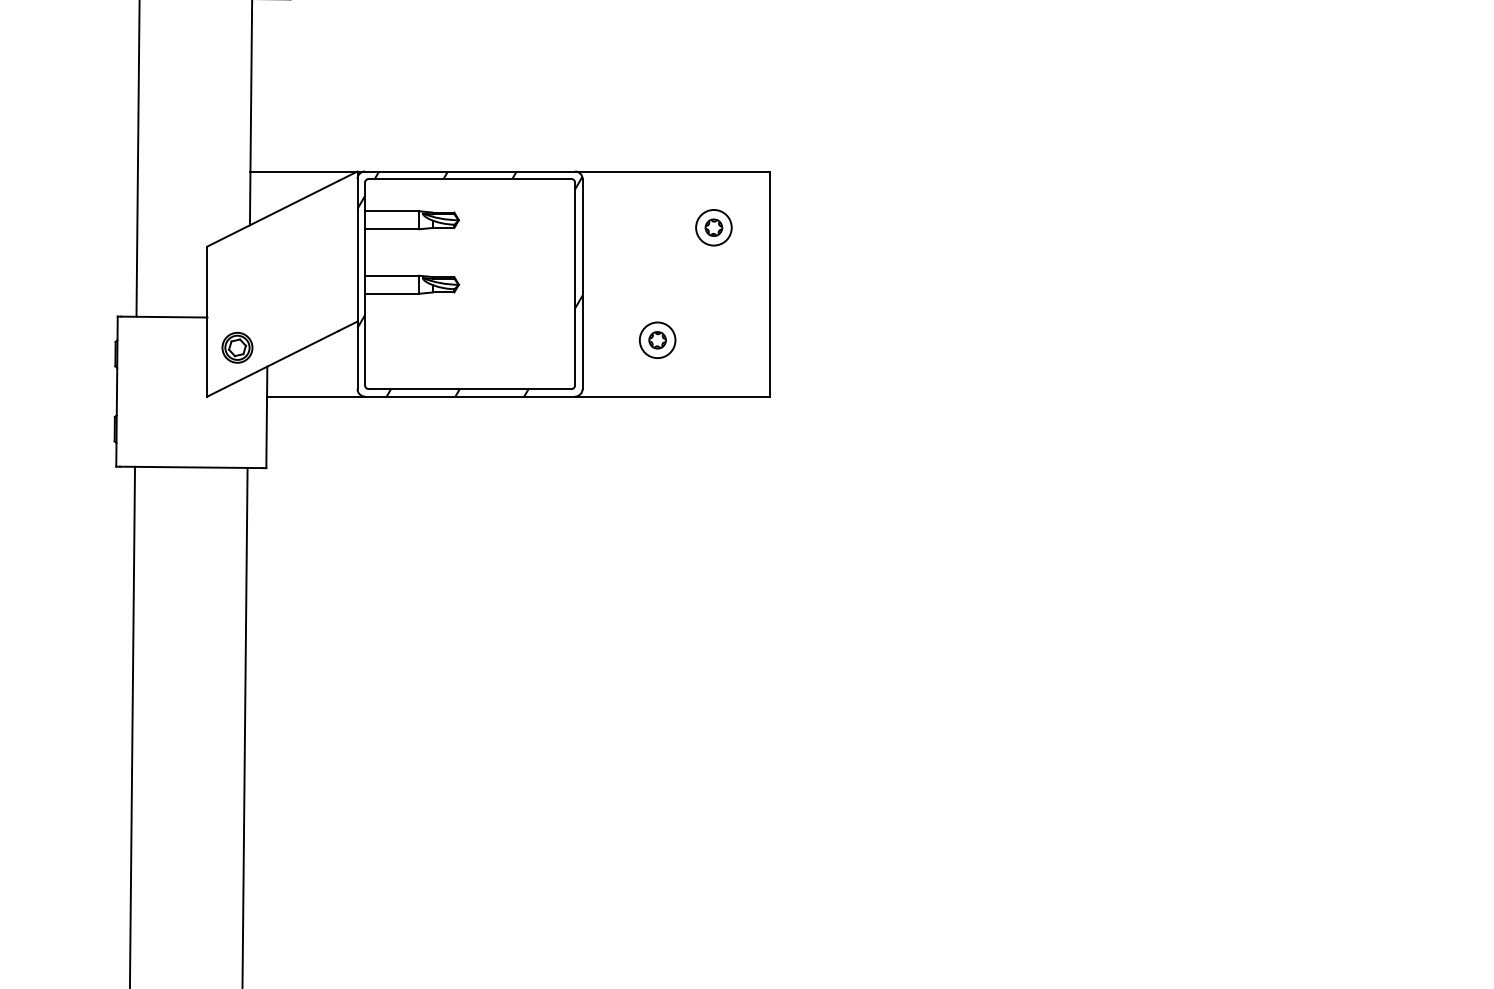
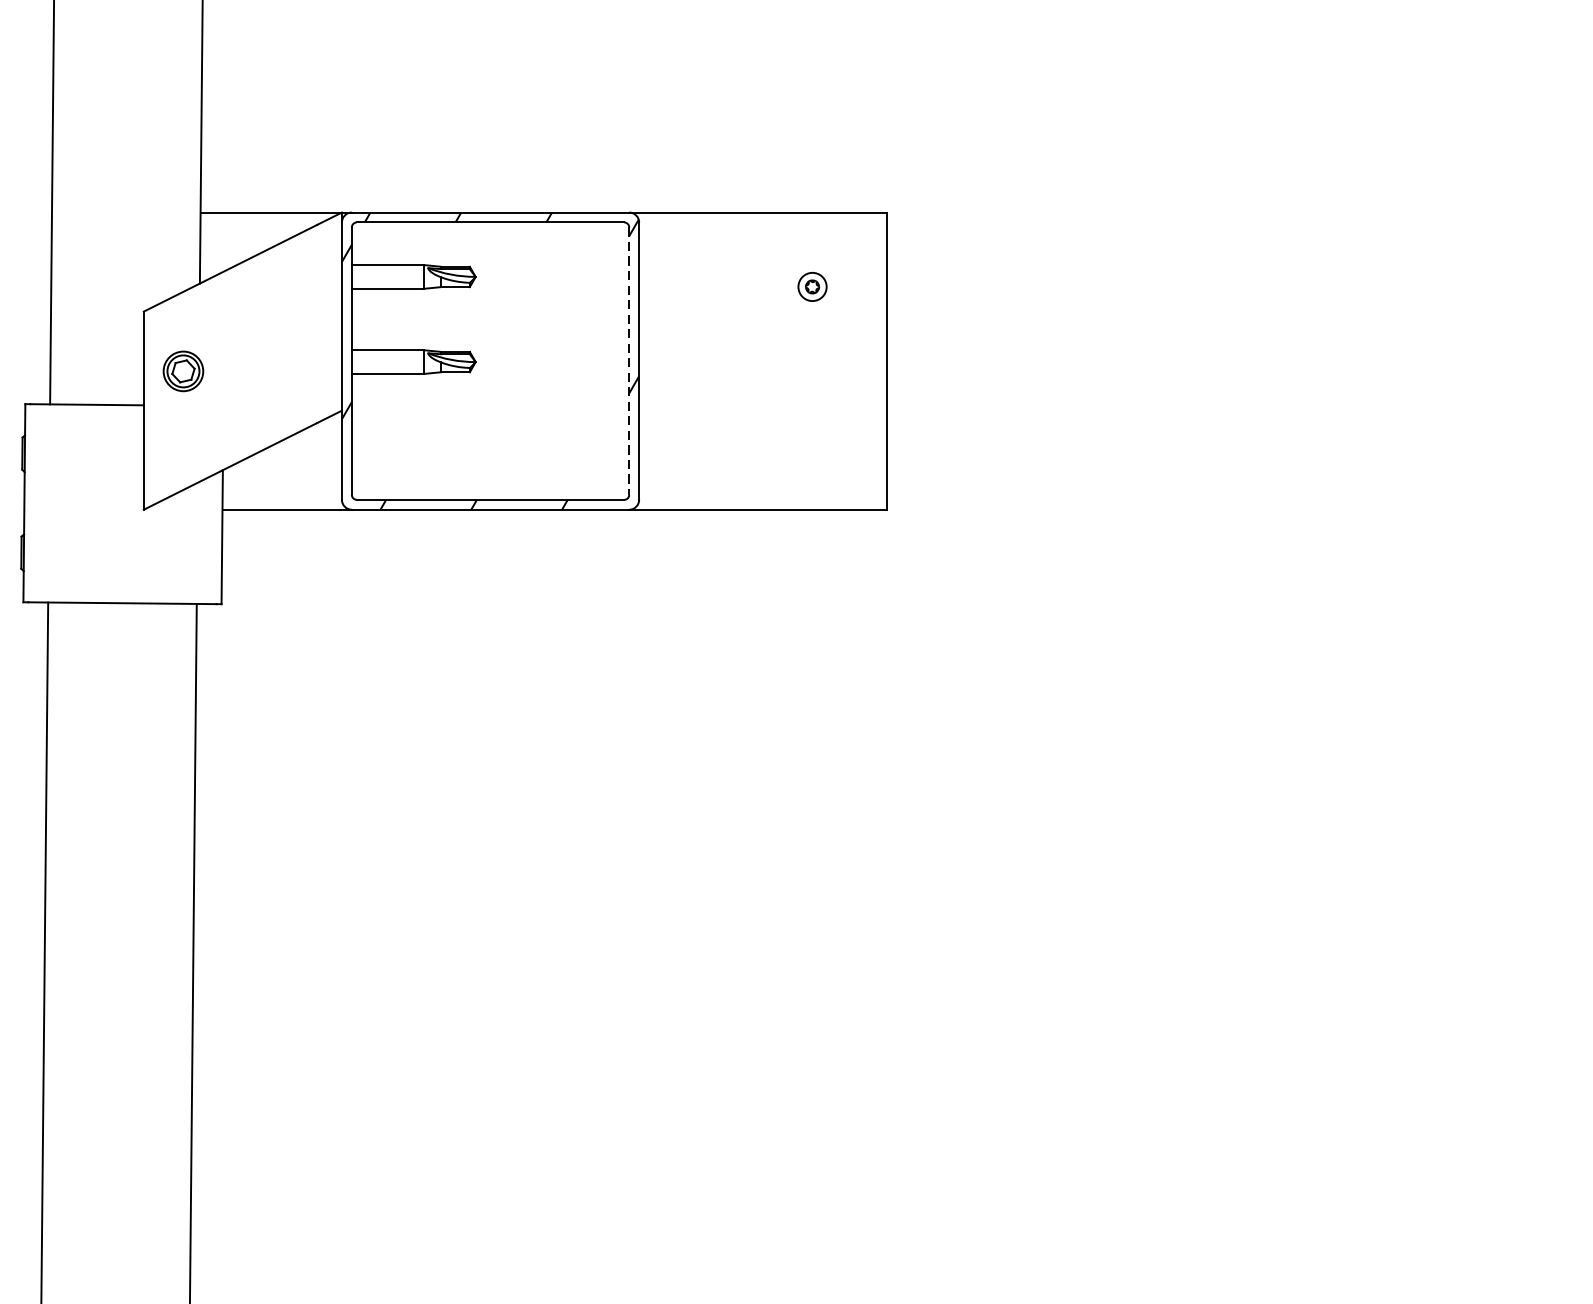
part: (713, 227) -> (811, 286), size x0.6
line: (575, 284) -> (629, 361), solid -> dashed
part: (657, 339) -> (738, 434), removed
part: (237, 347) -> (183, 370), moved

